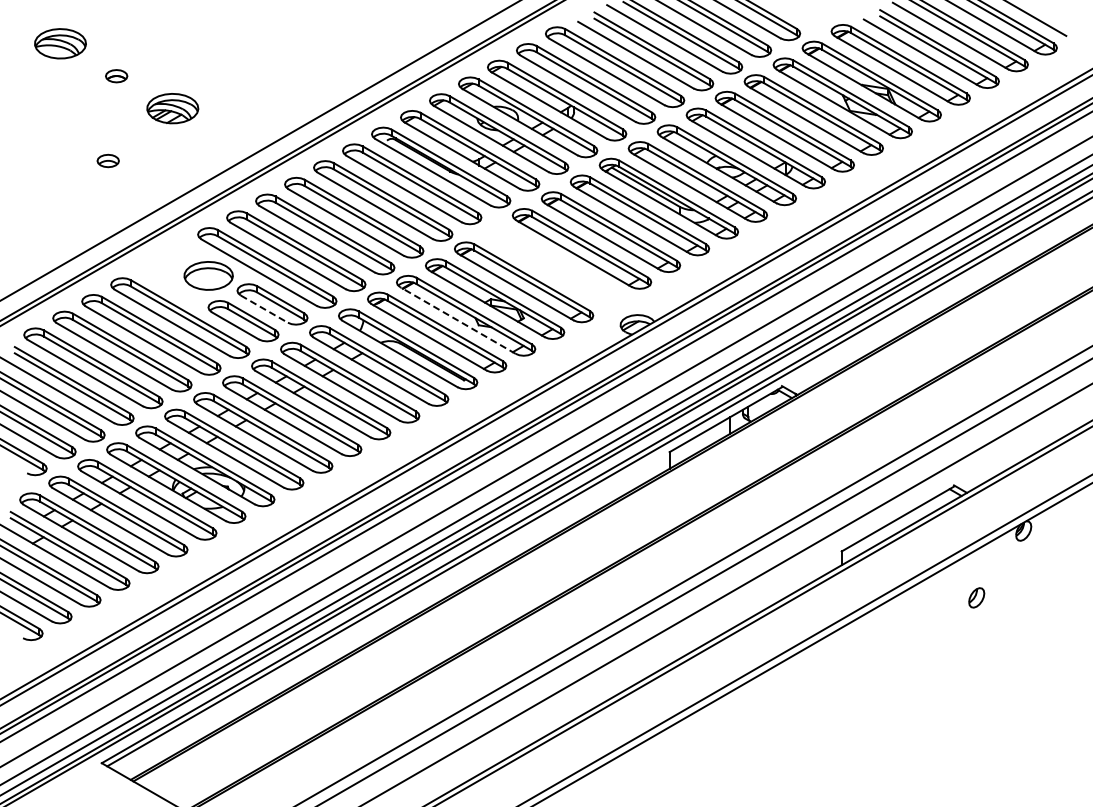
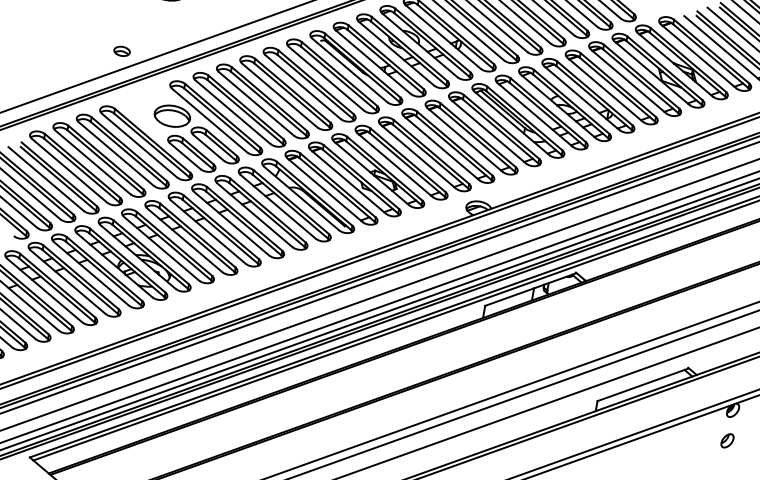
part: (107, 160) -> (121, 50), moved
part: (552, 265) -> (424, 154), added
line: (264, 309) -> (208, 148), dashed -> solid
line: (457, 320) -> (347, 181), dashed -> solid
part: (976, 597) -> (727, 440), moved

